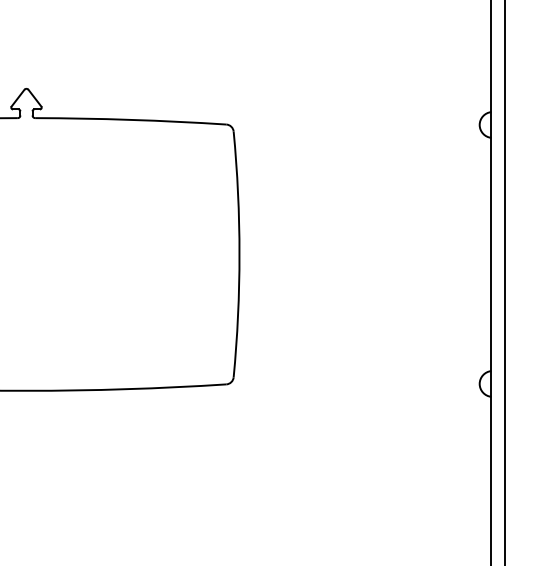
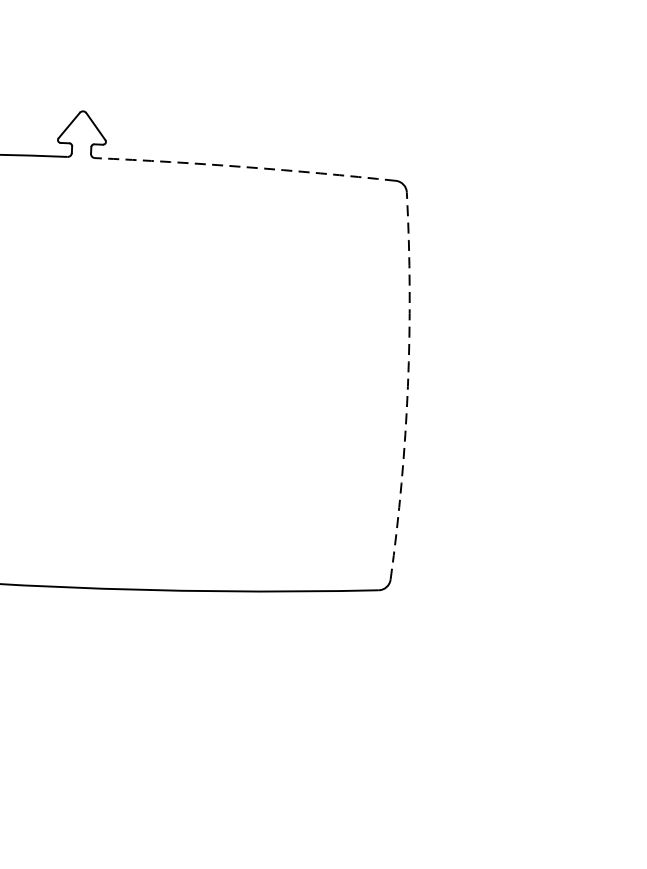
arc: (130, 119) -> (245, 166), solid -> dashed
arc: (239, 254) -> (407, 386), solid -> dashed

